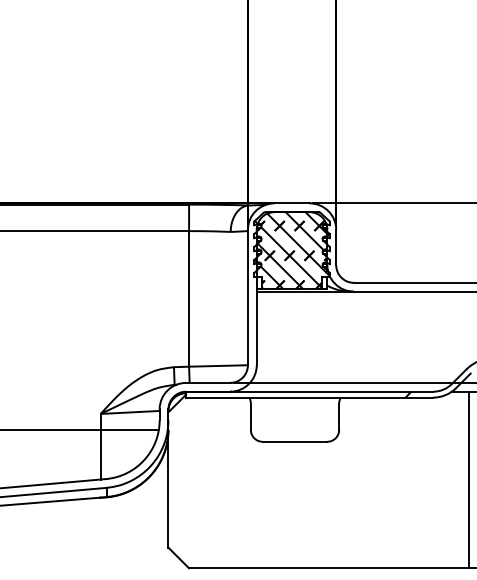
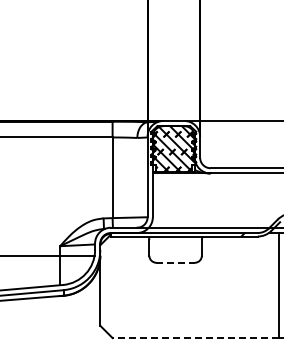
line: (296, 441) -> (176, 262), solid -> dashed
line: (328, 569) -> (195, 338), solid -> dashed

